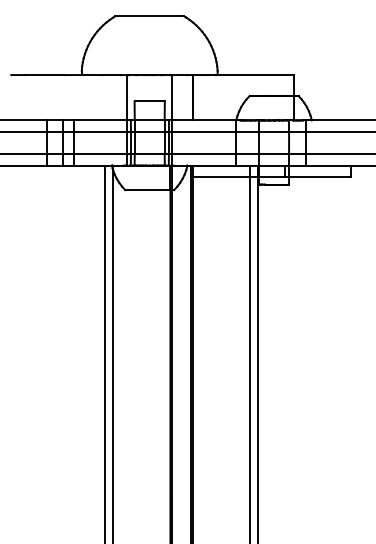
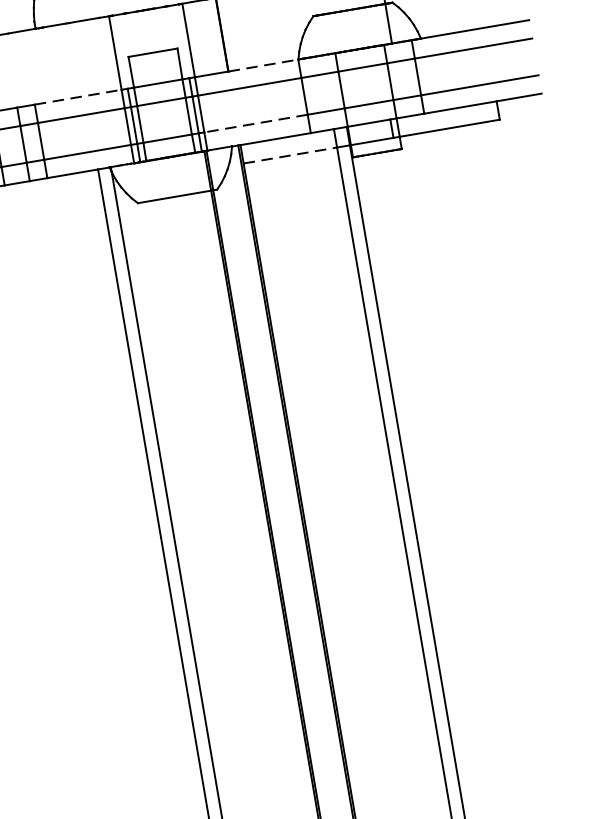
line: (100, 120) -> (78, 97), solid -> dashed
line: (214, 120) -> (263, 65), solid -> dashed
line: (204, 154) -> (256, 123), solid -> dashed
line: (221, 177) -> (290, 156), solid -> dashed

